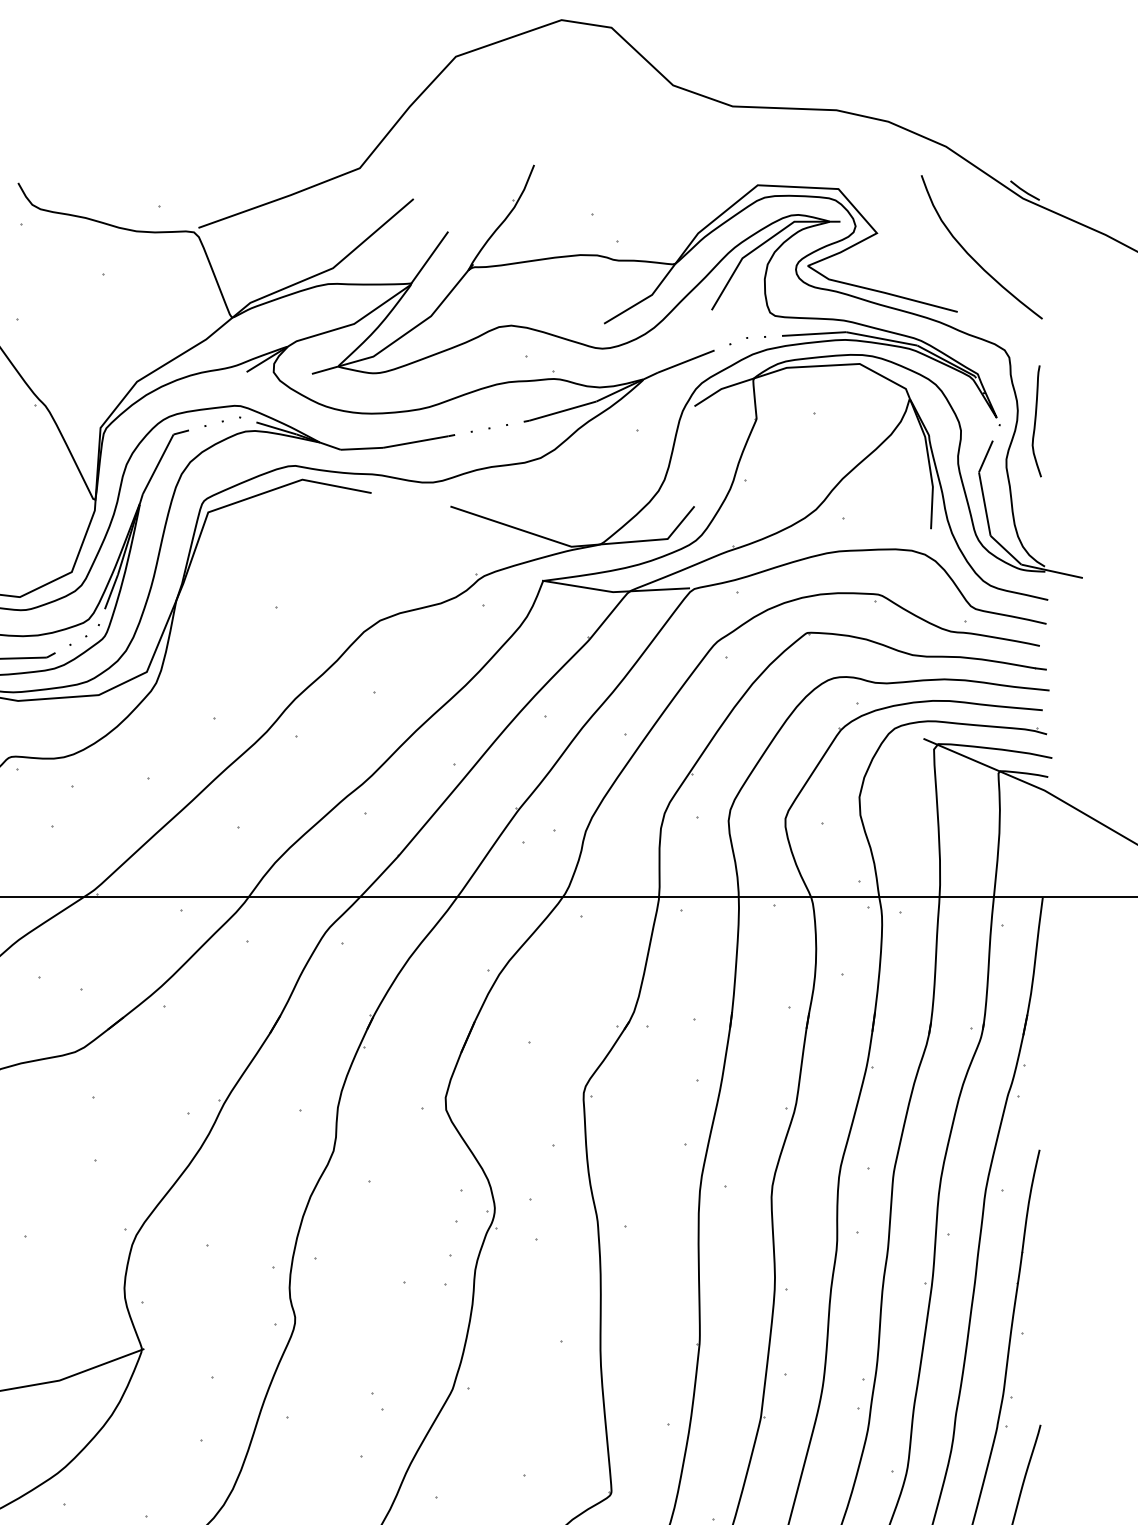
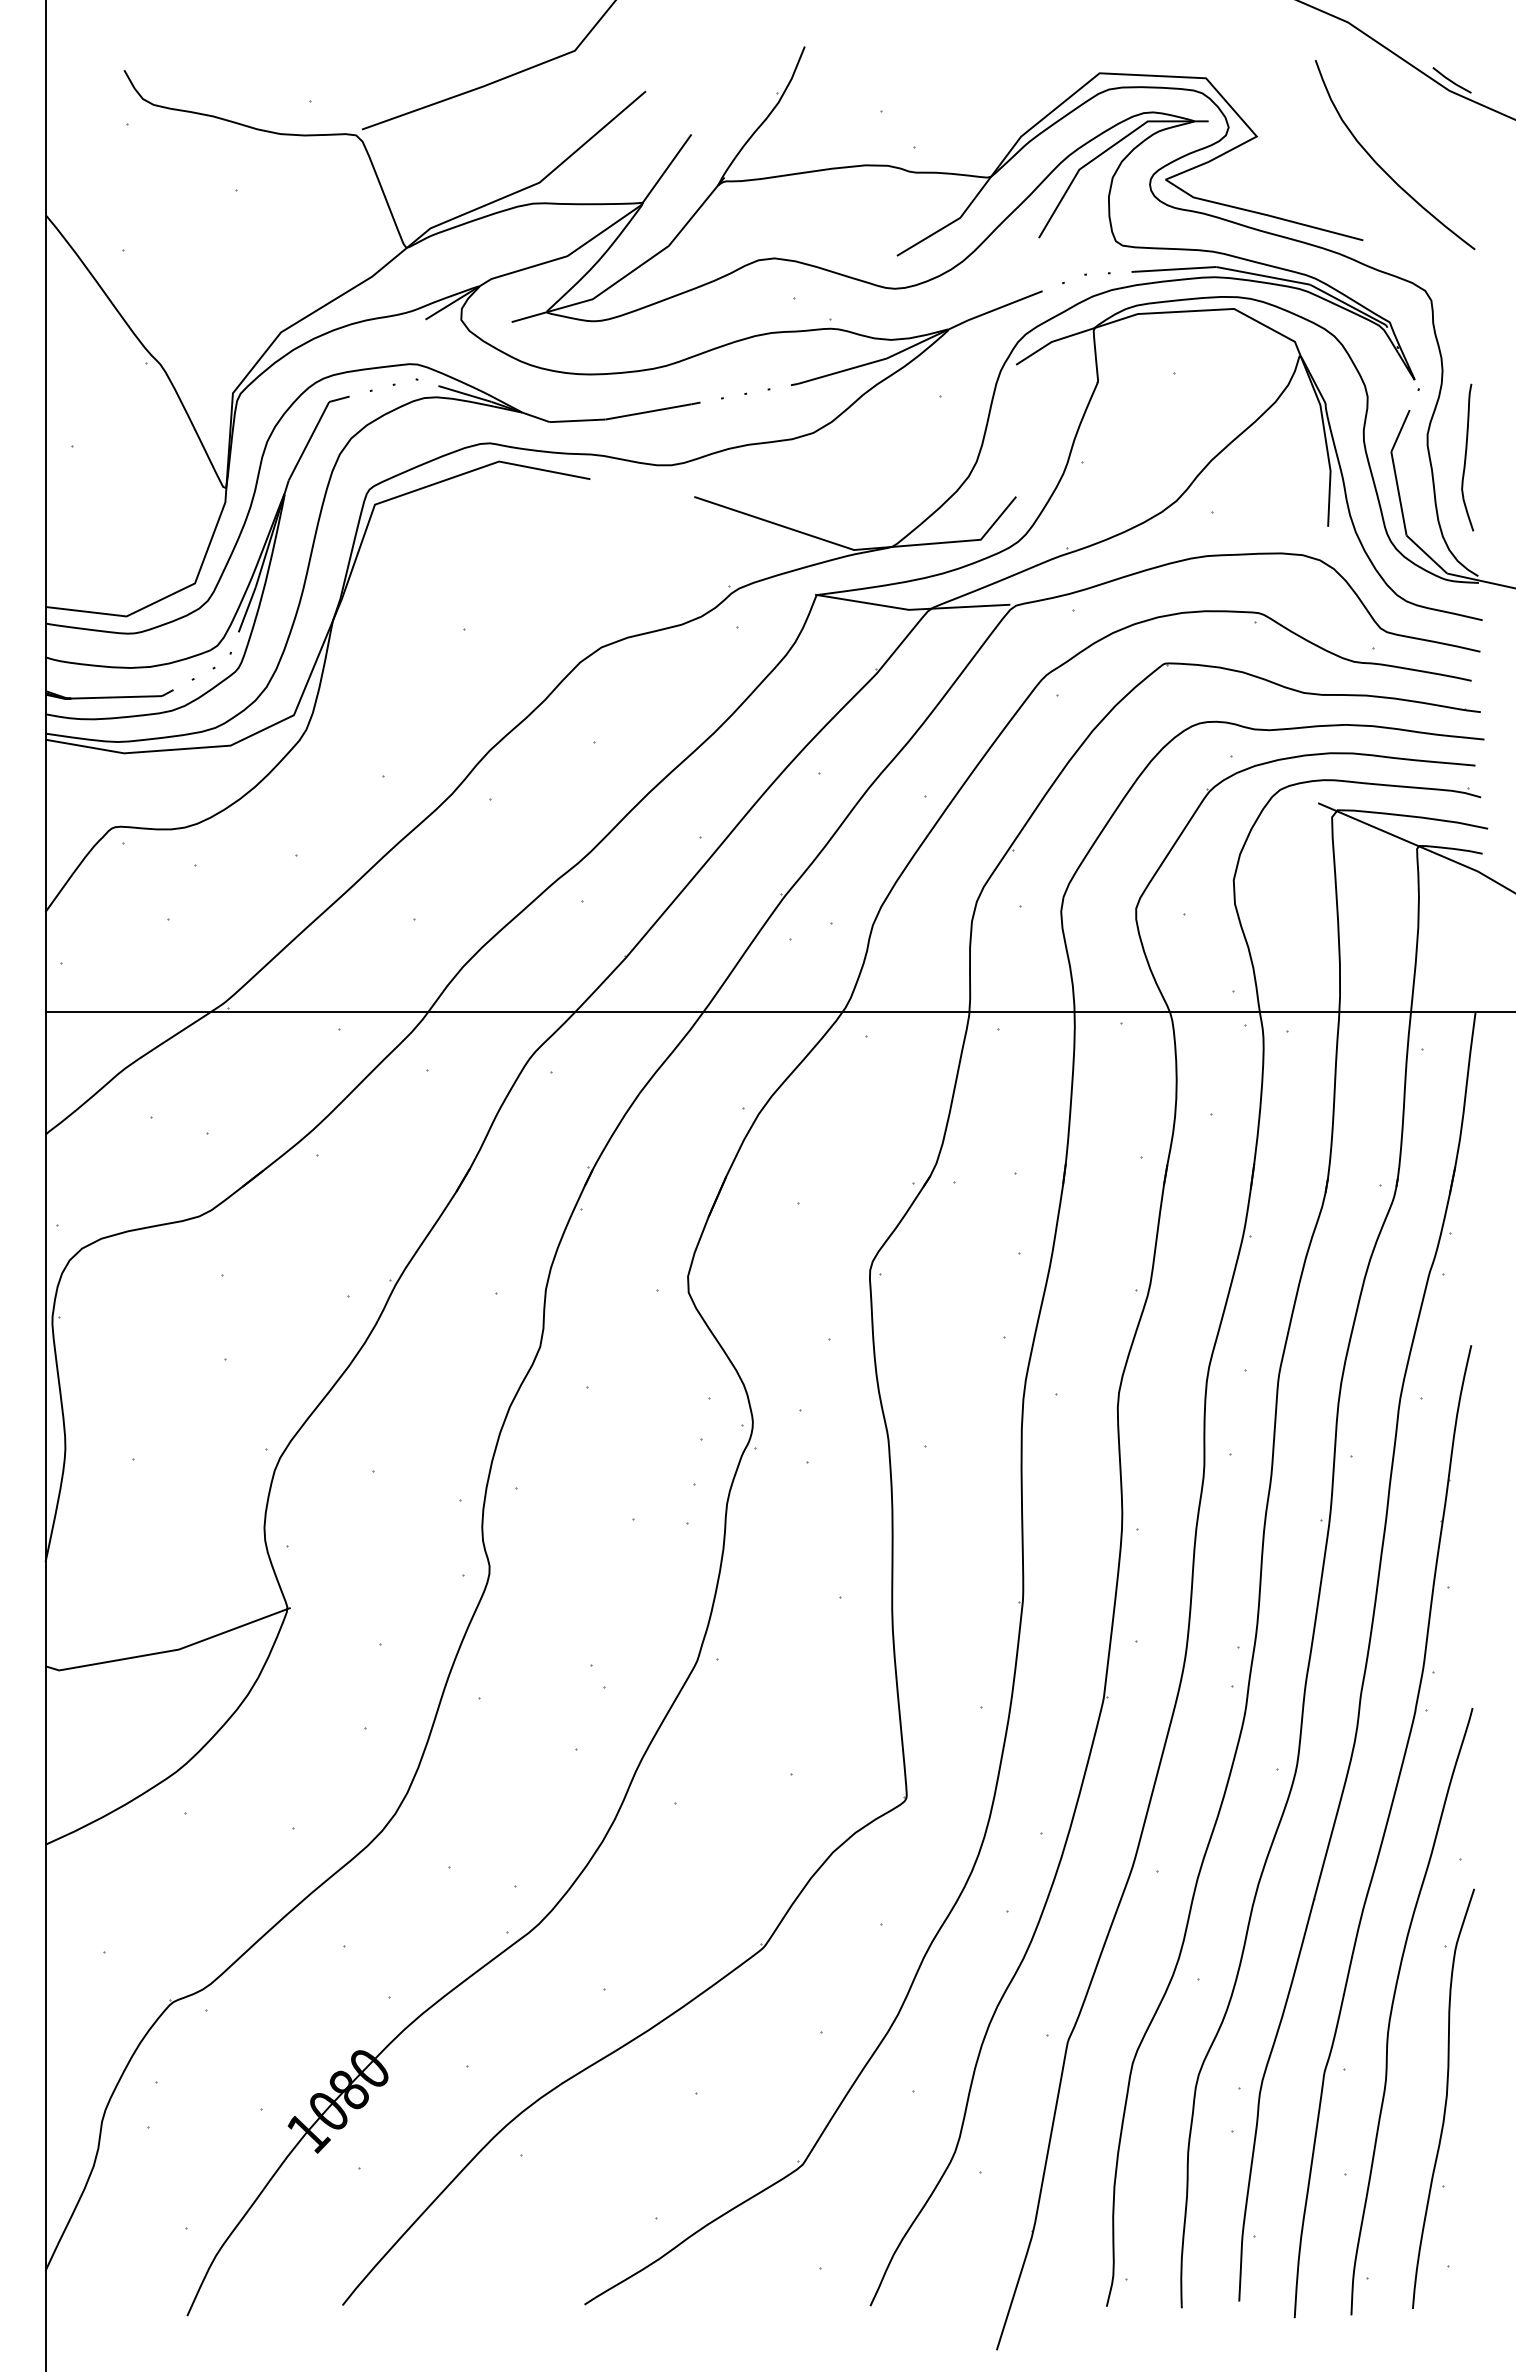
curve: (1035, 421) -> (1466, 457), moved

